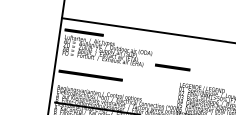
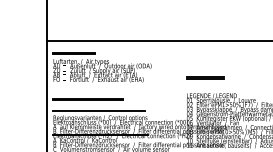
line: (173, 67) -> (205, 77), moved
line: (99, 87) -> (99, 111), added

